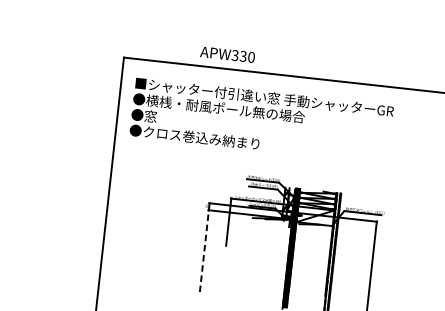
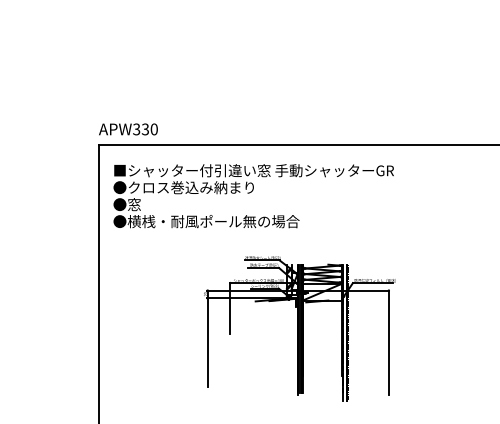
text: (227, 54) -> (128, 129), moved
text: (225, 108) -> (213, 187), ●横桟・耐風ポール無の場合 -> ●クロス巻込み納まり
text: (222, 140) -> (213, 221), ●クロス巻込み納まり -> ●横桟・耐風ポール無の場合
line: (204, 251) -> (207, 342), dashed -> solid

